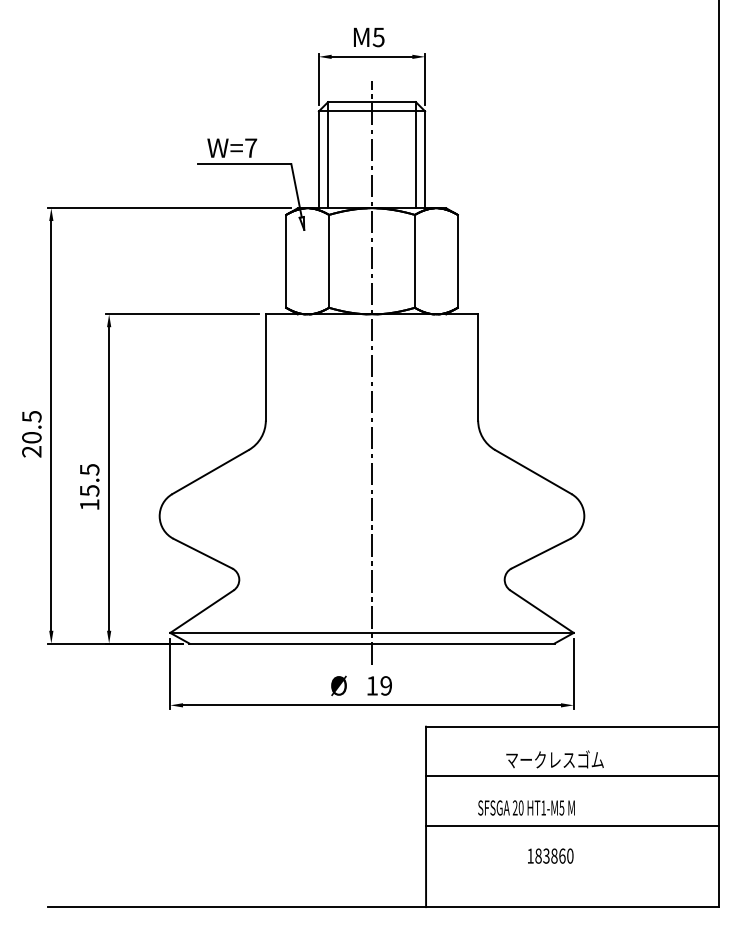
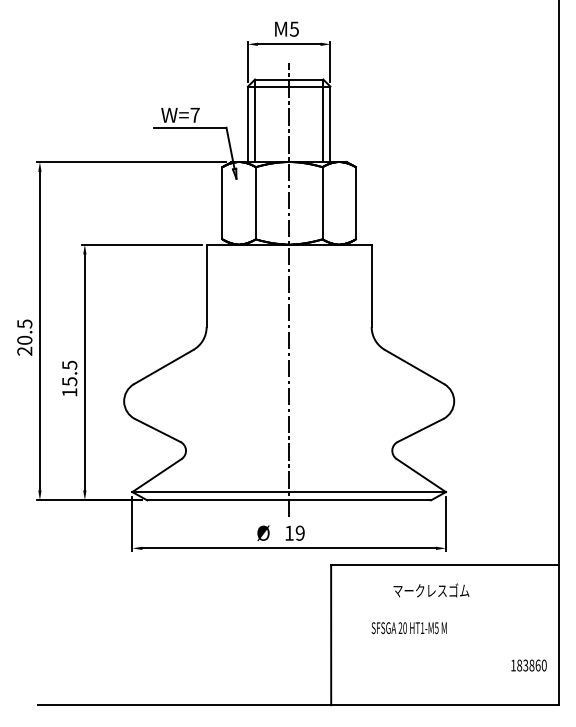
line: (571, 776) -> (444, 603), removed
line: (571, 825) -> (444, 641), removed
text: (549, 856) -> (528, 665), moved

